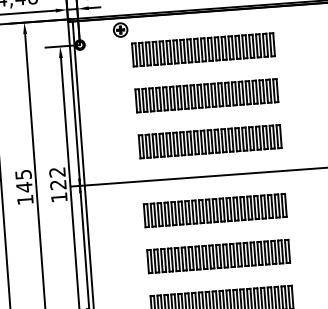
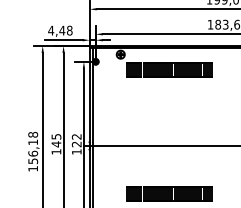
part: (207, 95) -> (169, 97), removed
part: (210, 140) -> (169, 124), removed
part: (215, 210) -> (169, 166), removed

